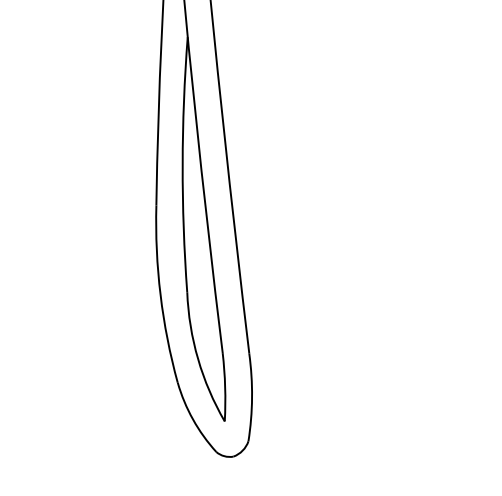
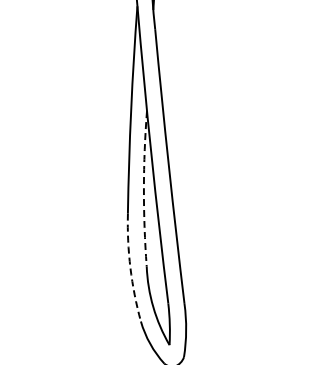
arc: (181, 164) -> (143, 188), solid -> dashed
arc: (160, 295) -> (130, 268), solid -> dashed

